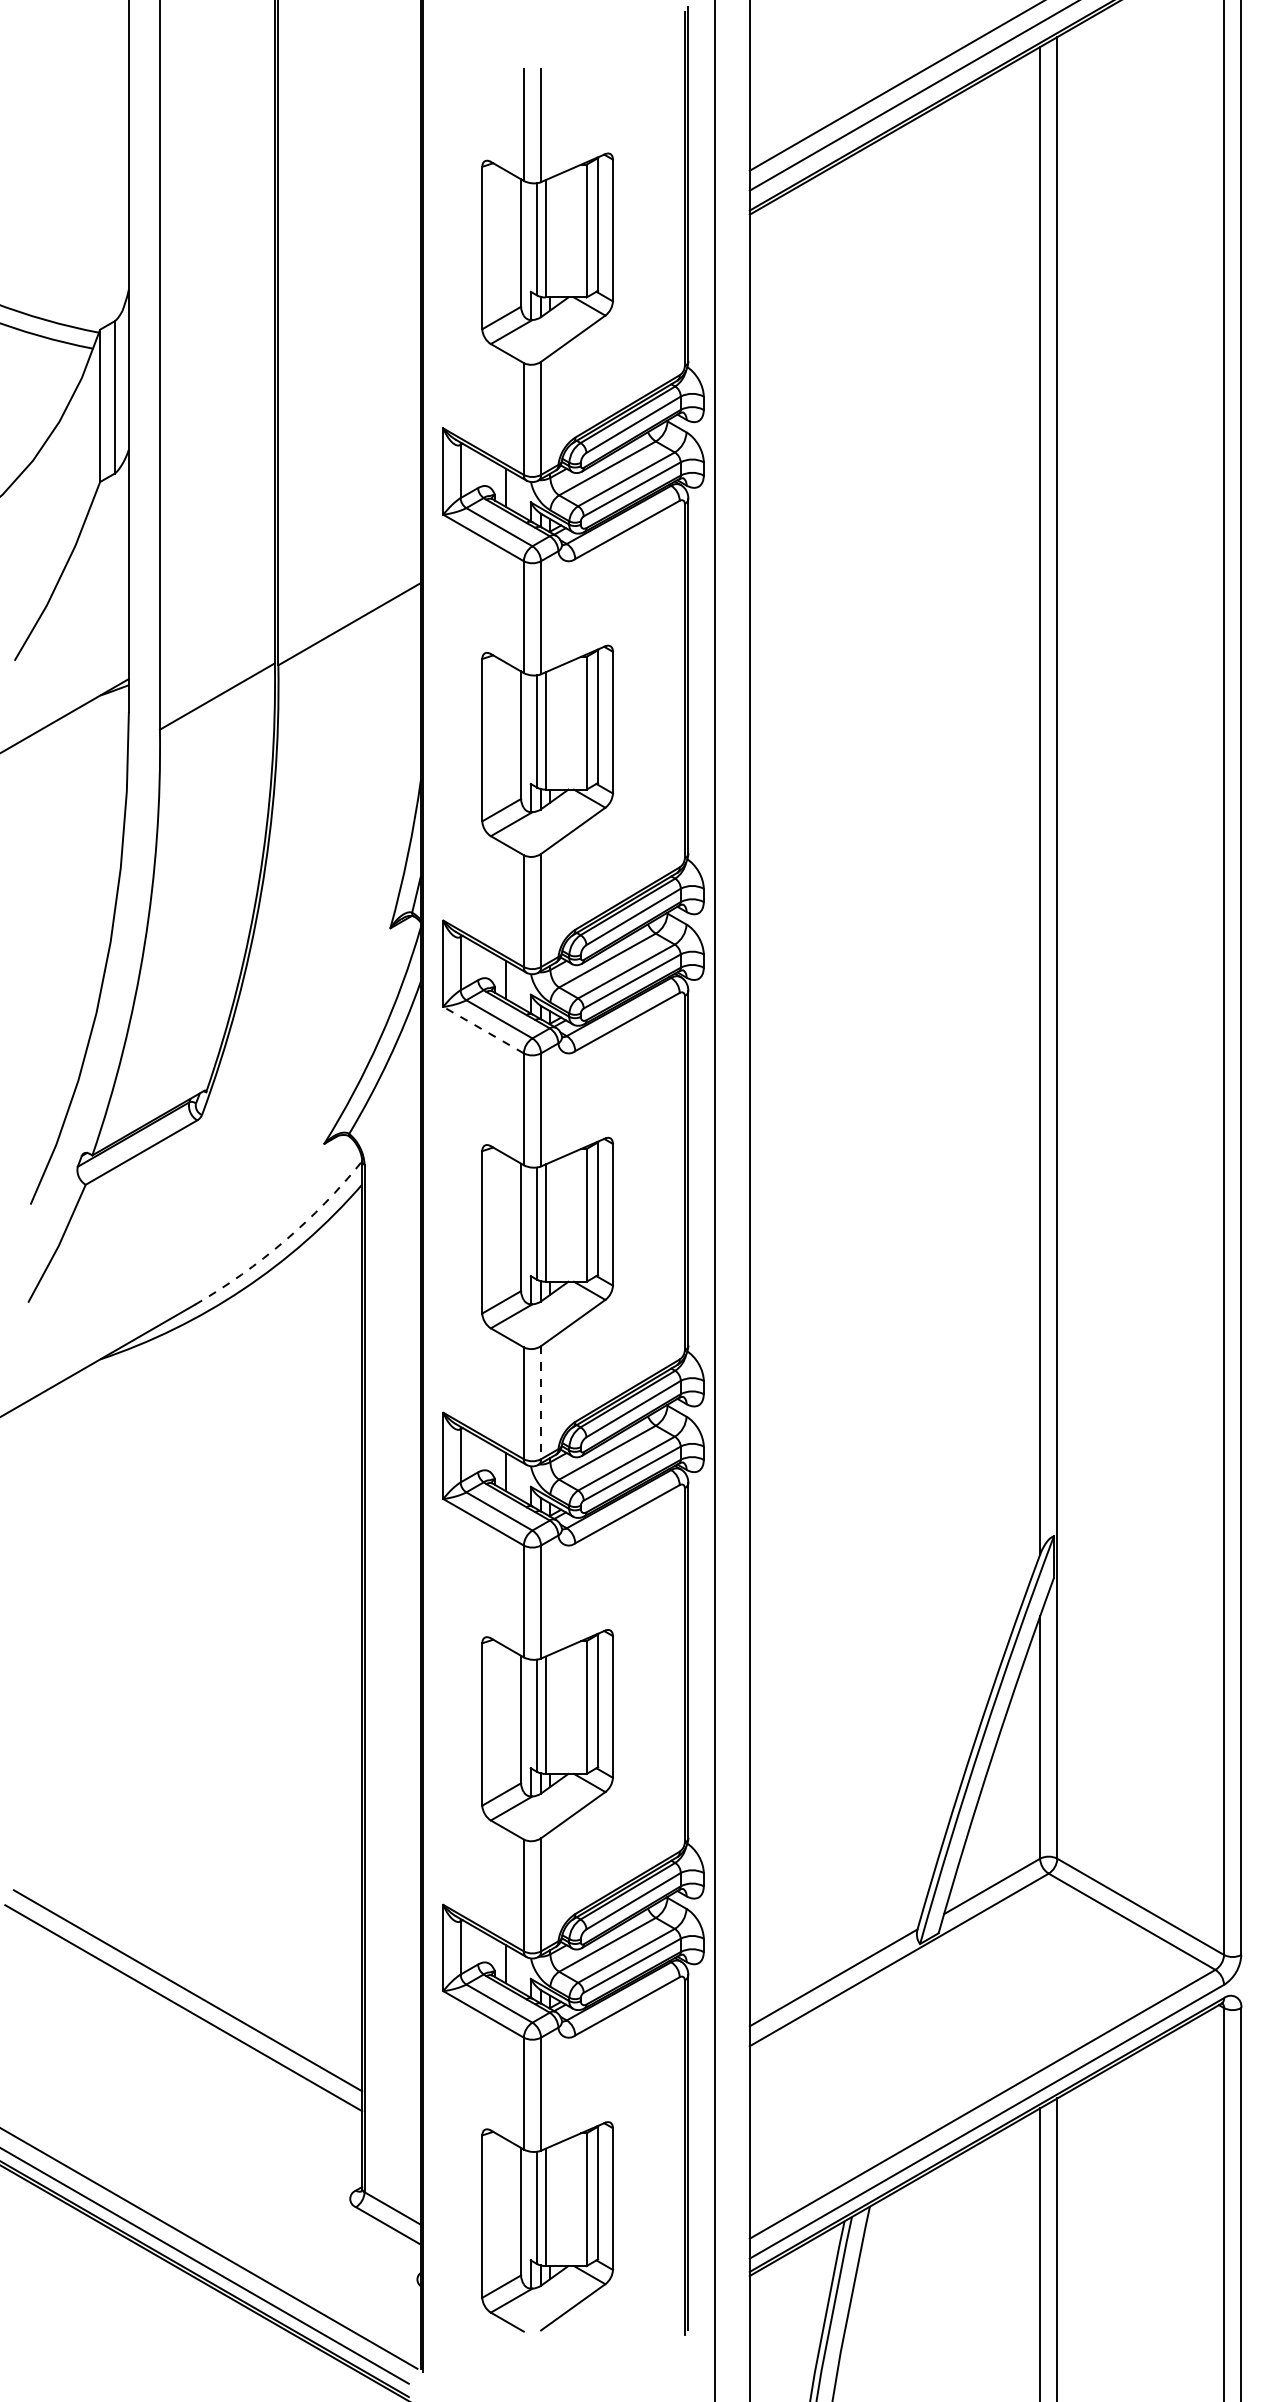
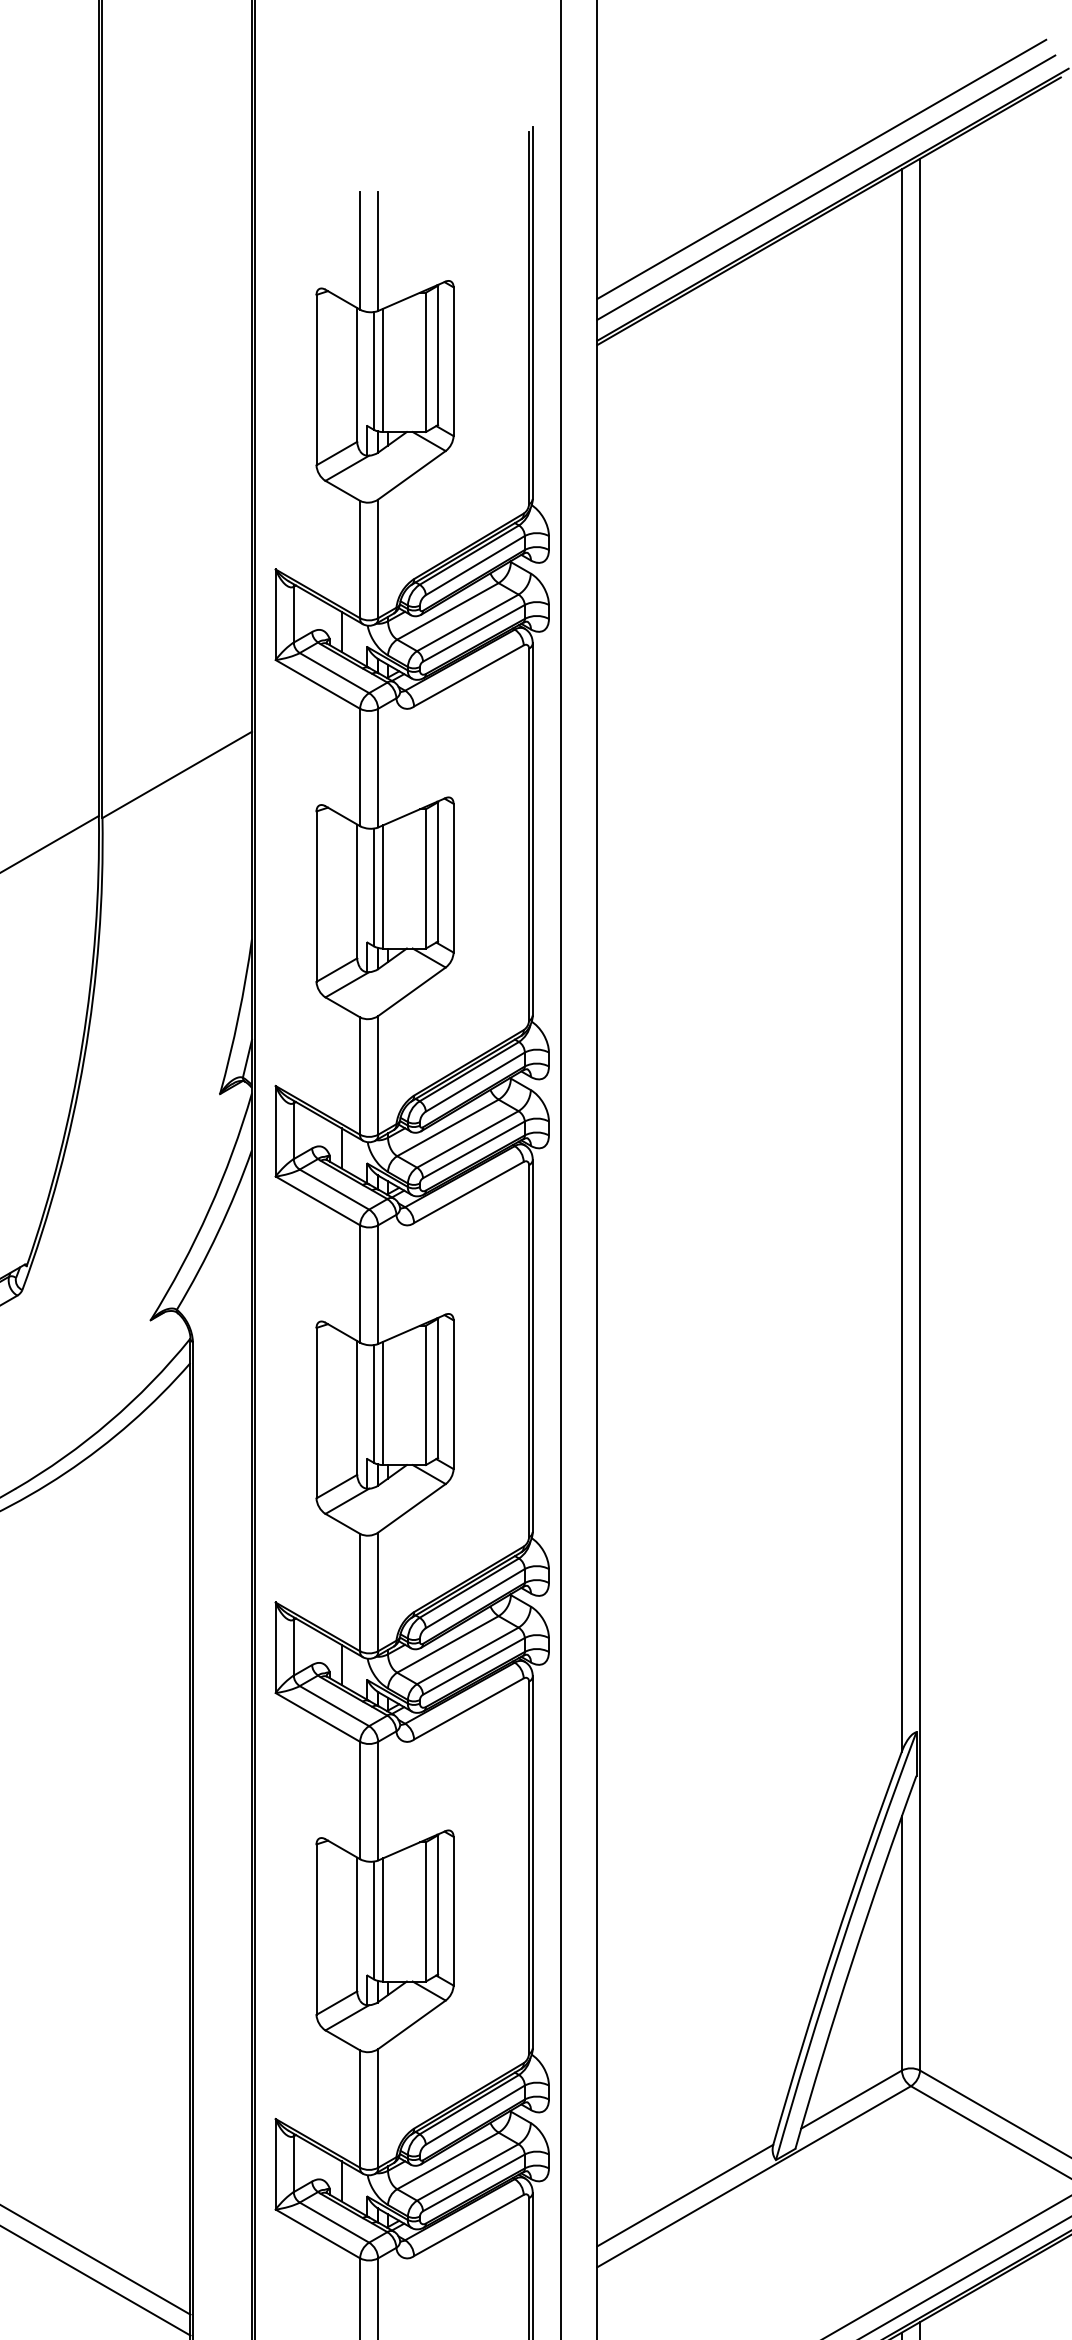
line: (483, 1029) -> (317, 1200), dashed -> solid
arc: (285, 1240) -> (109, 1421), dashed -> solid
line: (541, 1402) -> (378, 1591), dashed -> solid

